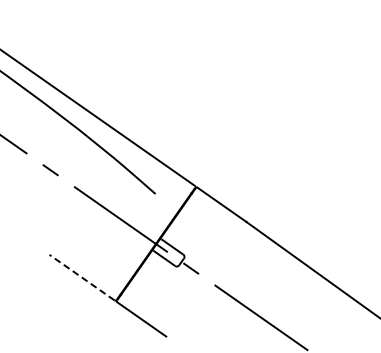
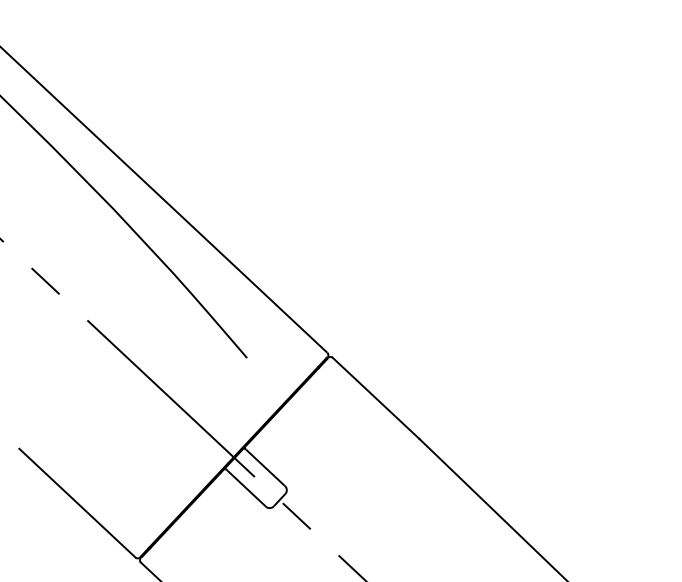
line: (82, 277) -> (78, 503), dashed -> solid

